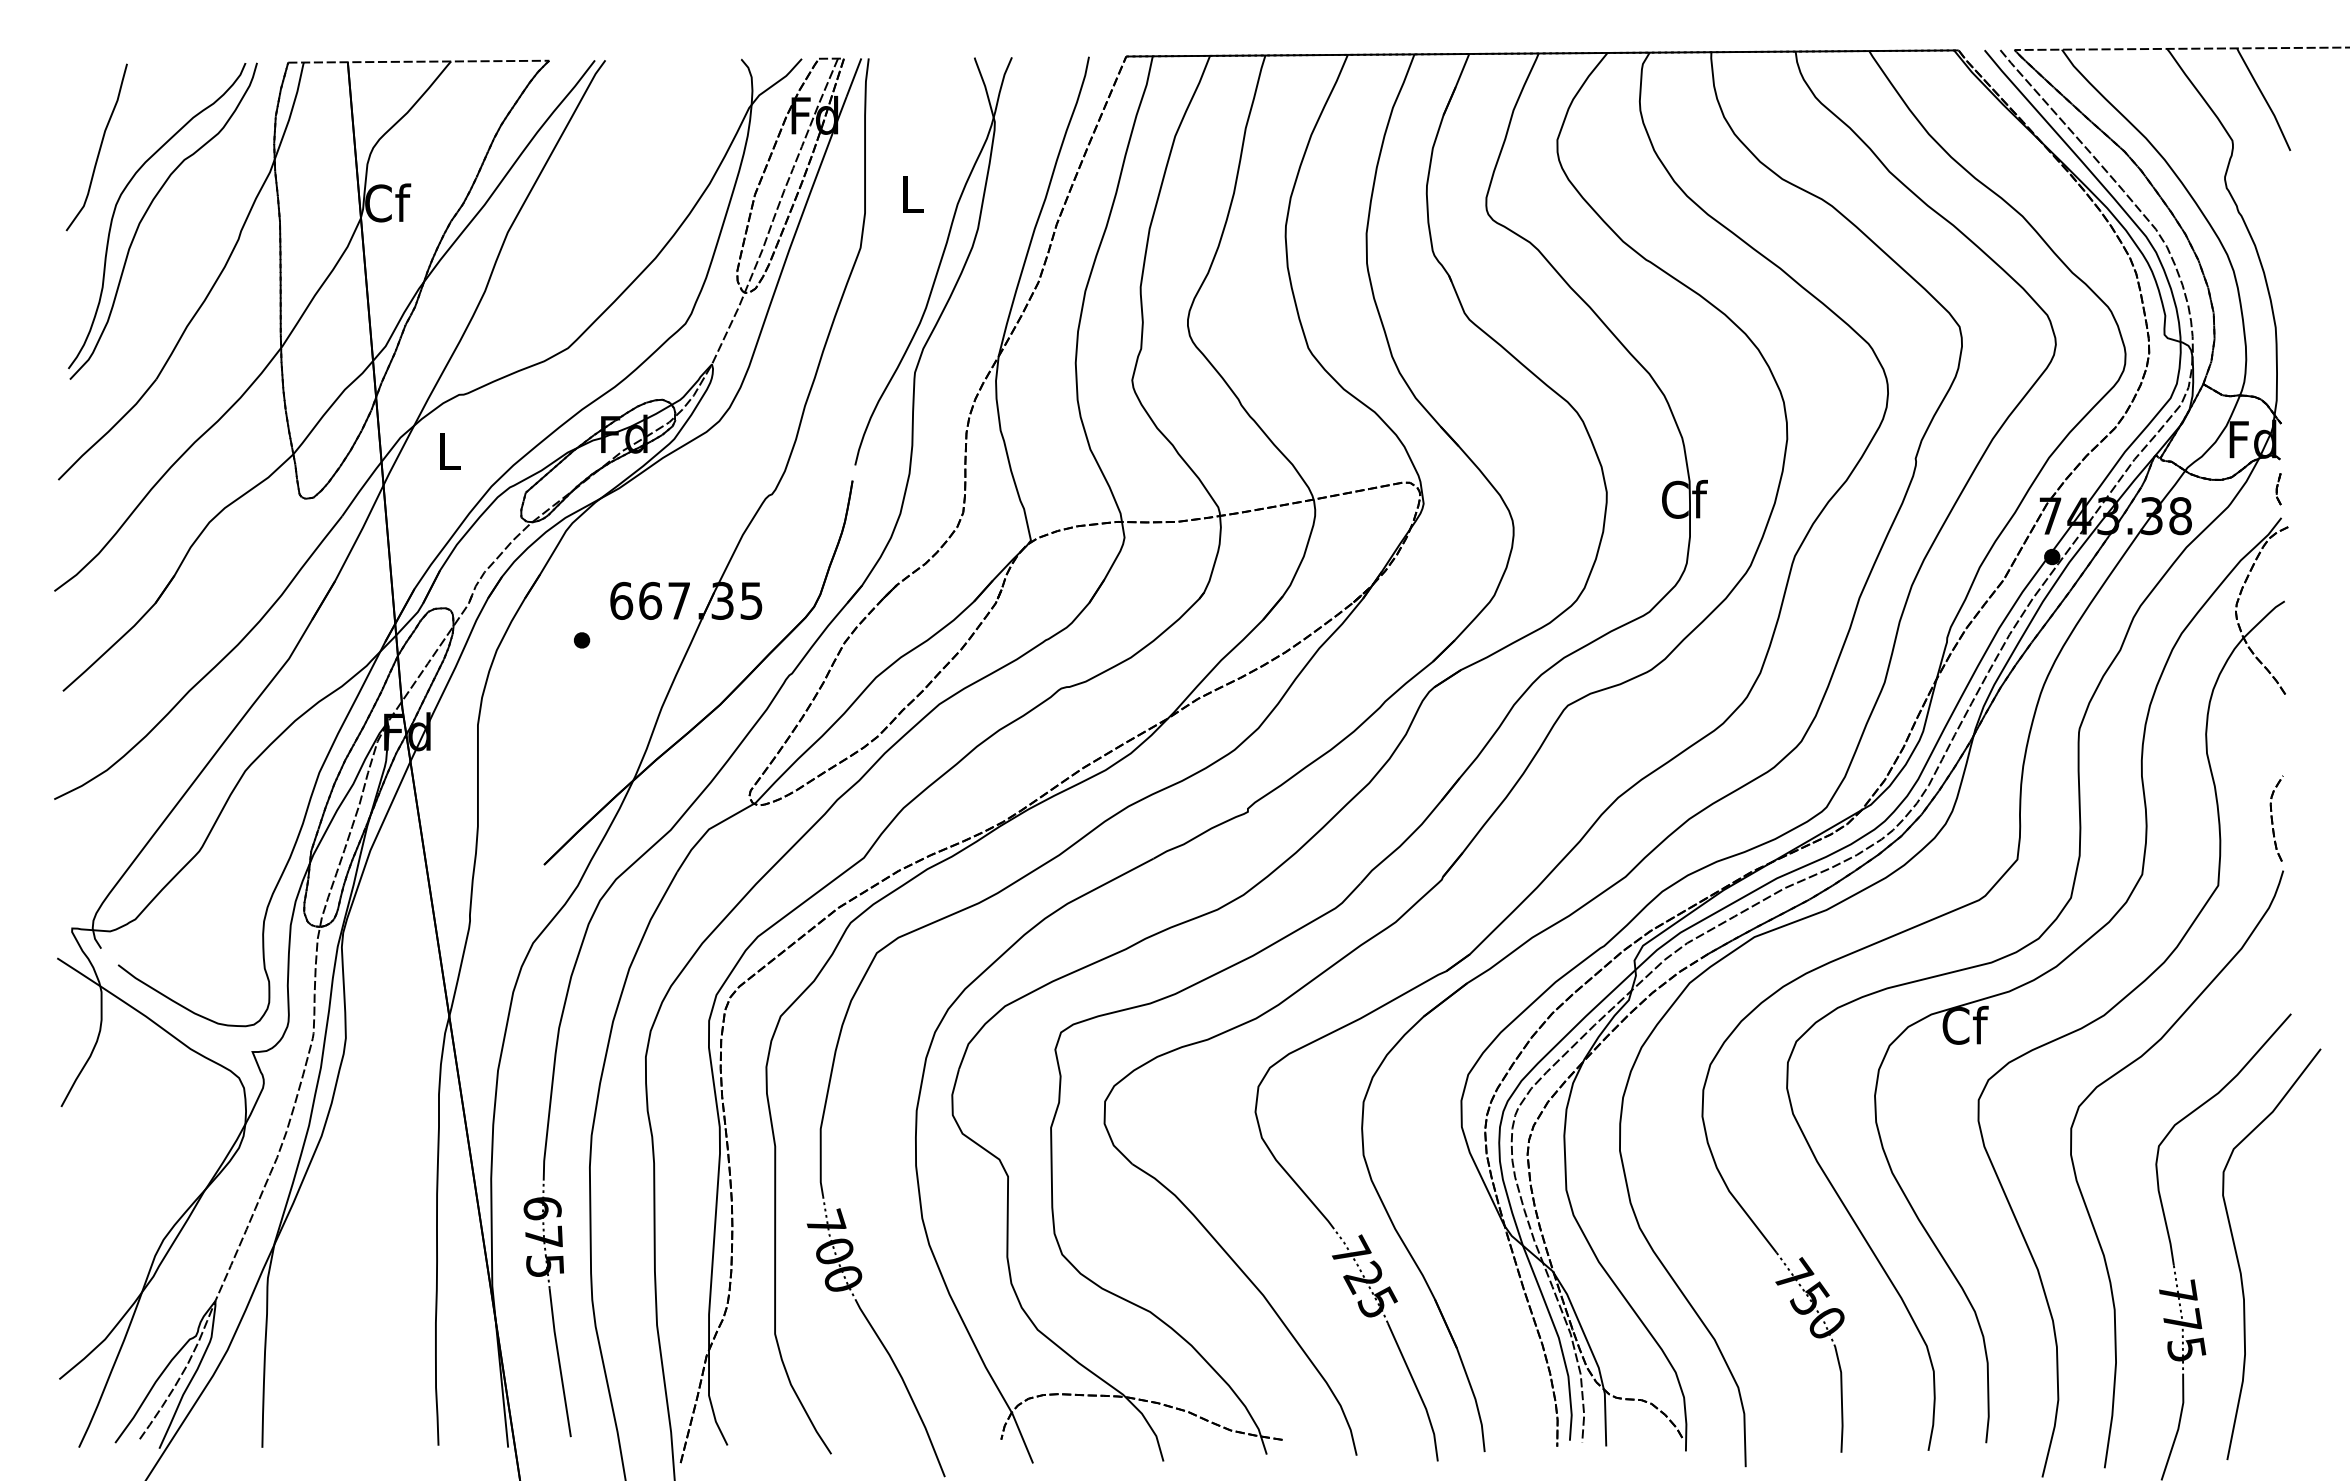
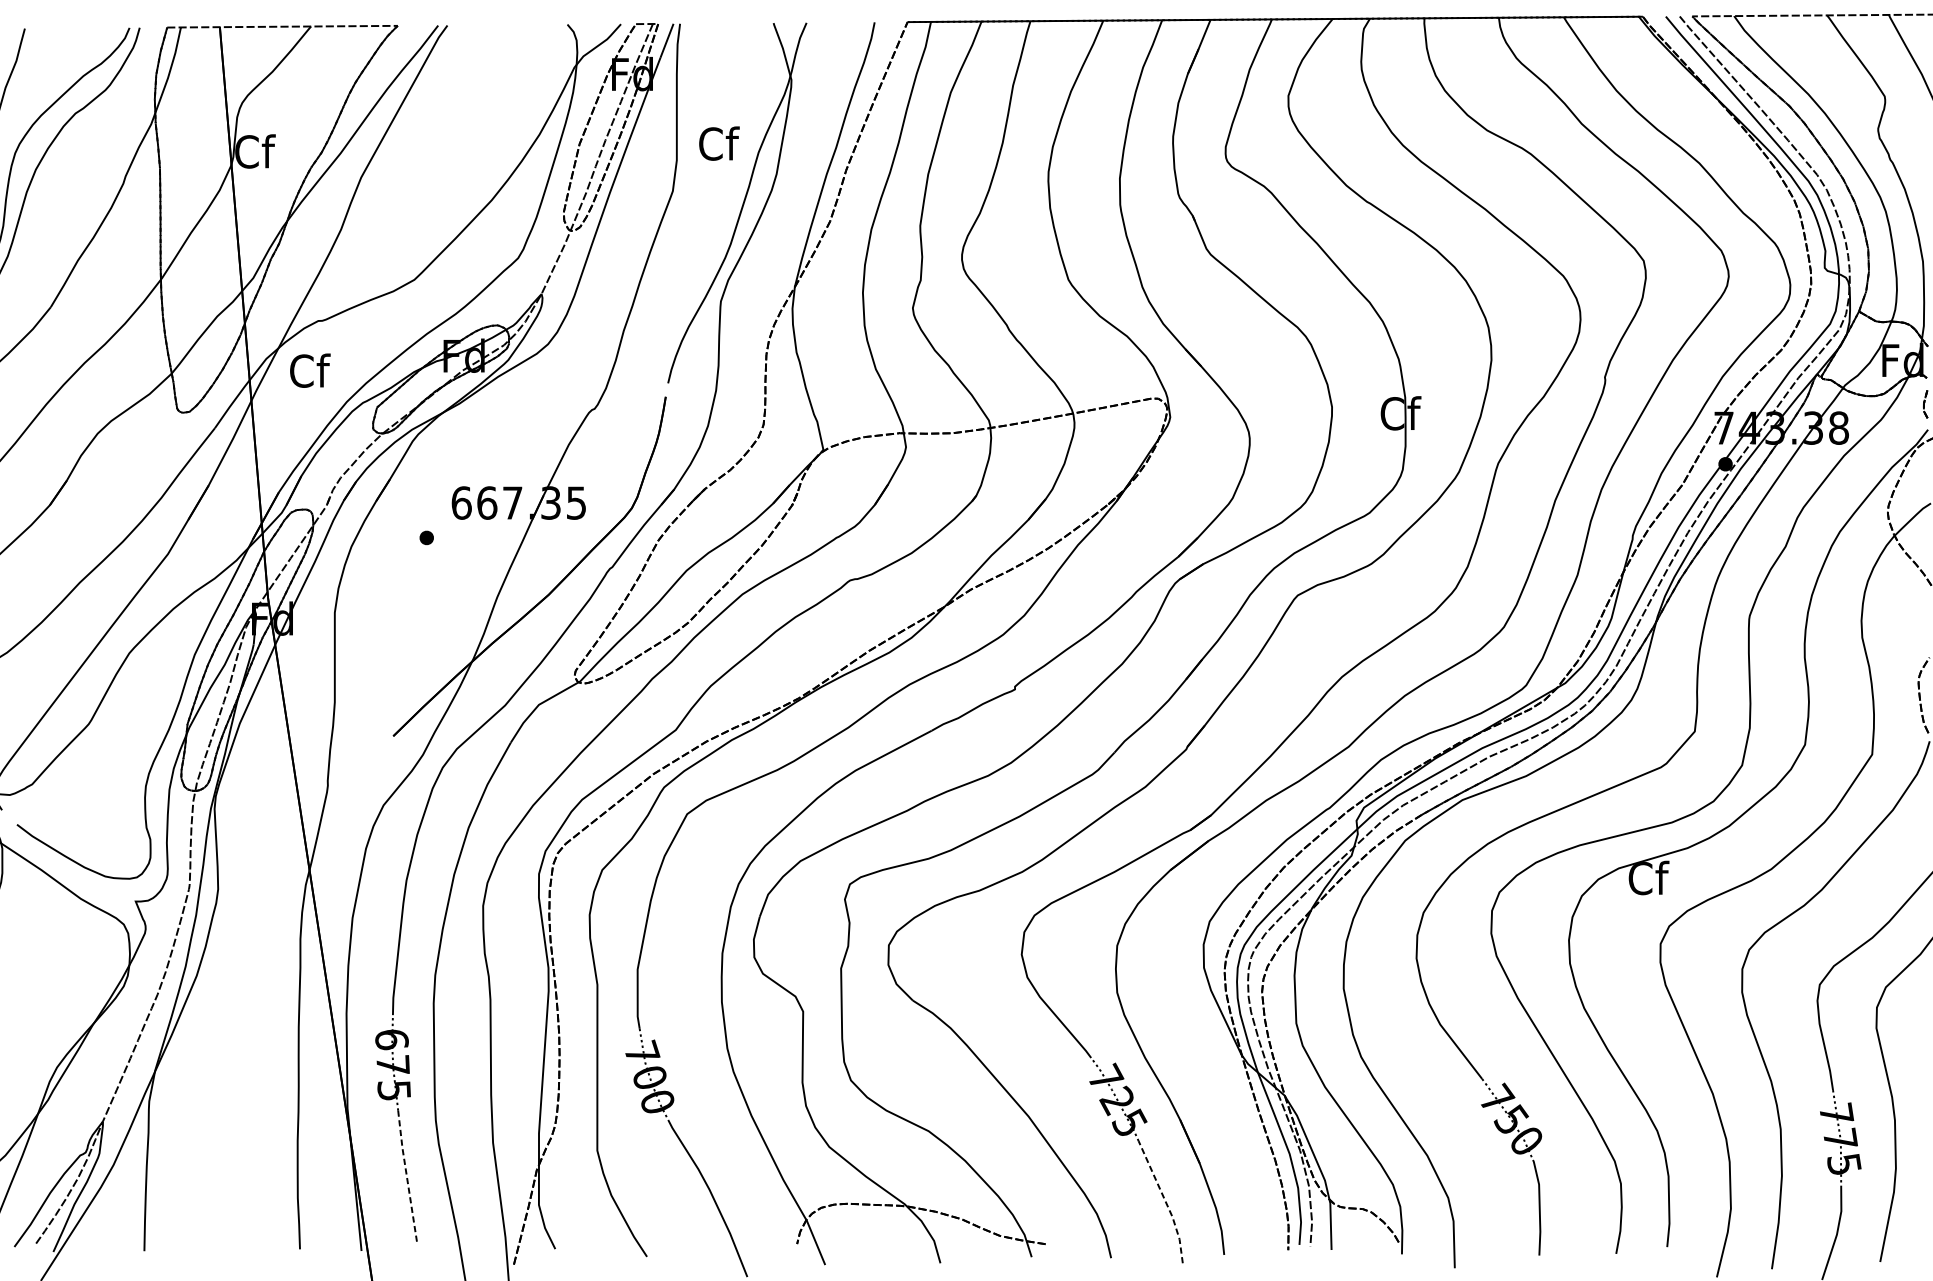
text: (913, 193) -> (719, 143), L -> Cf
text: (450, 450) -> (310, 370), L -> Cf
line: (559, 1362) -> (406, 1175), solid -> dashed
line: (1418, 1392) -> (1165, 1202), solid -> dashed

